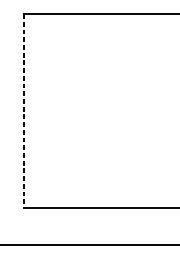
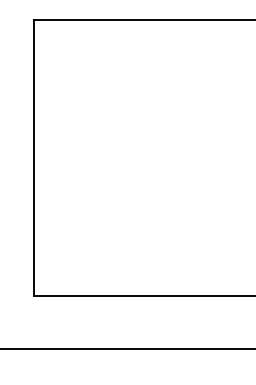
line: (24, 111) -> (34, 158), dashed -> solid

